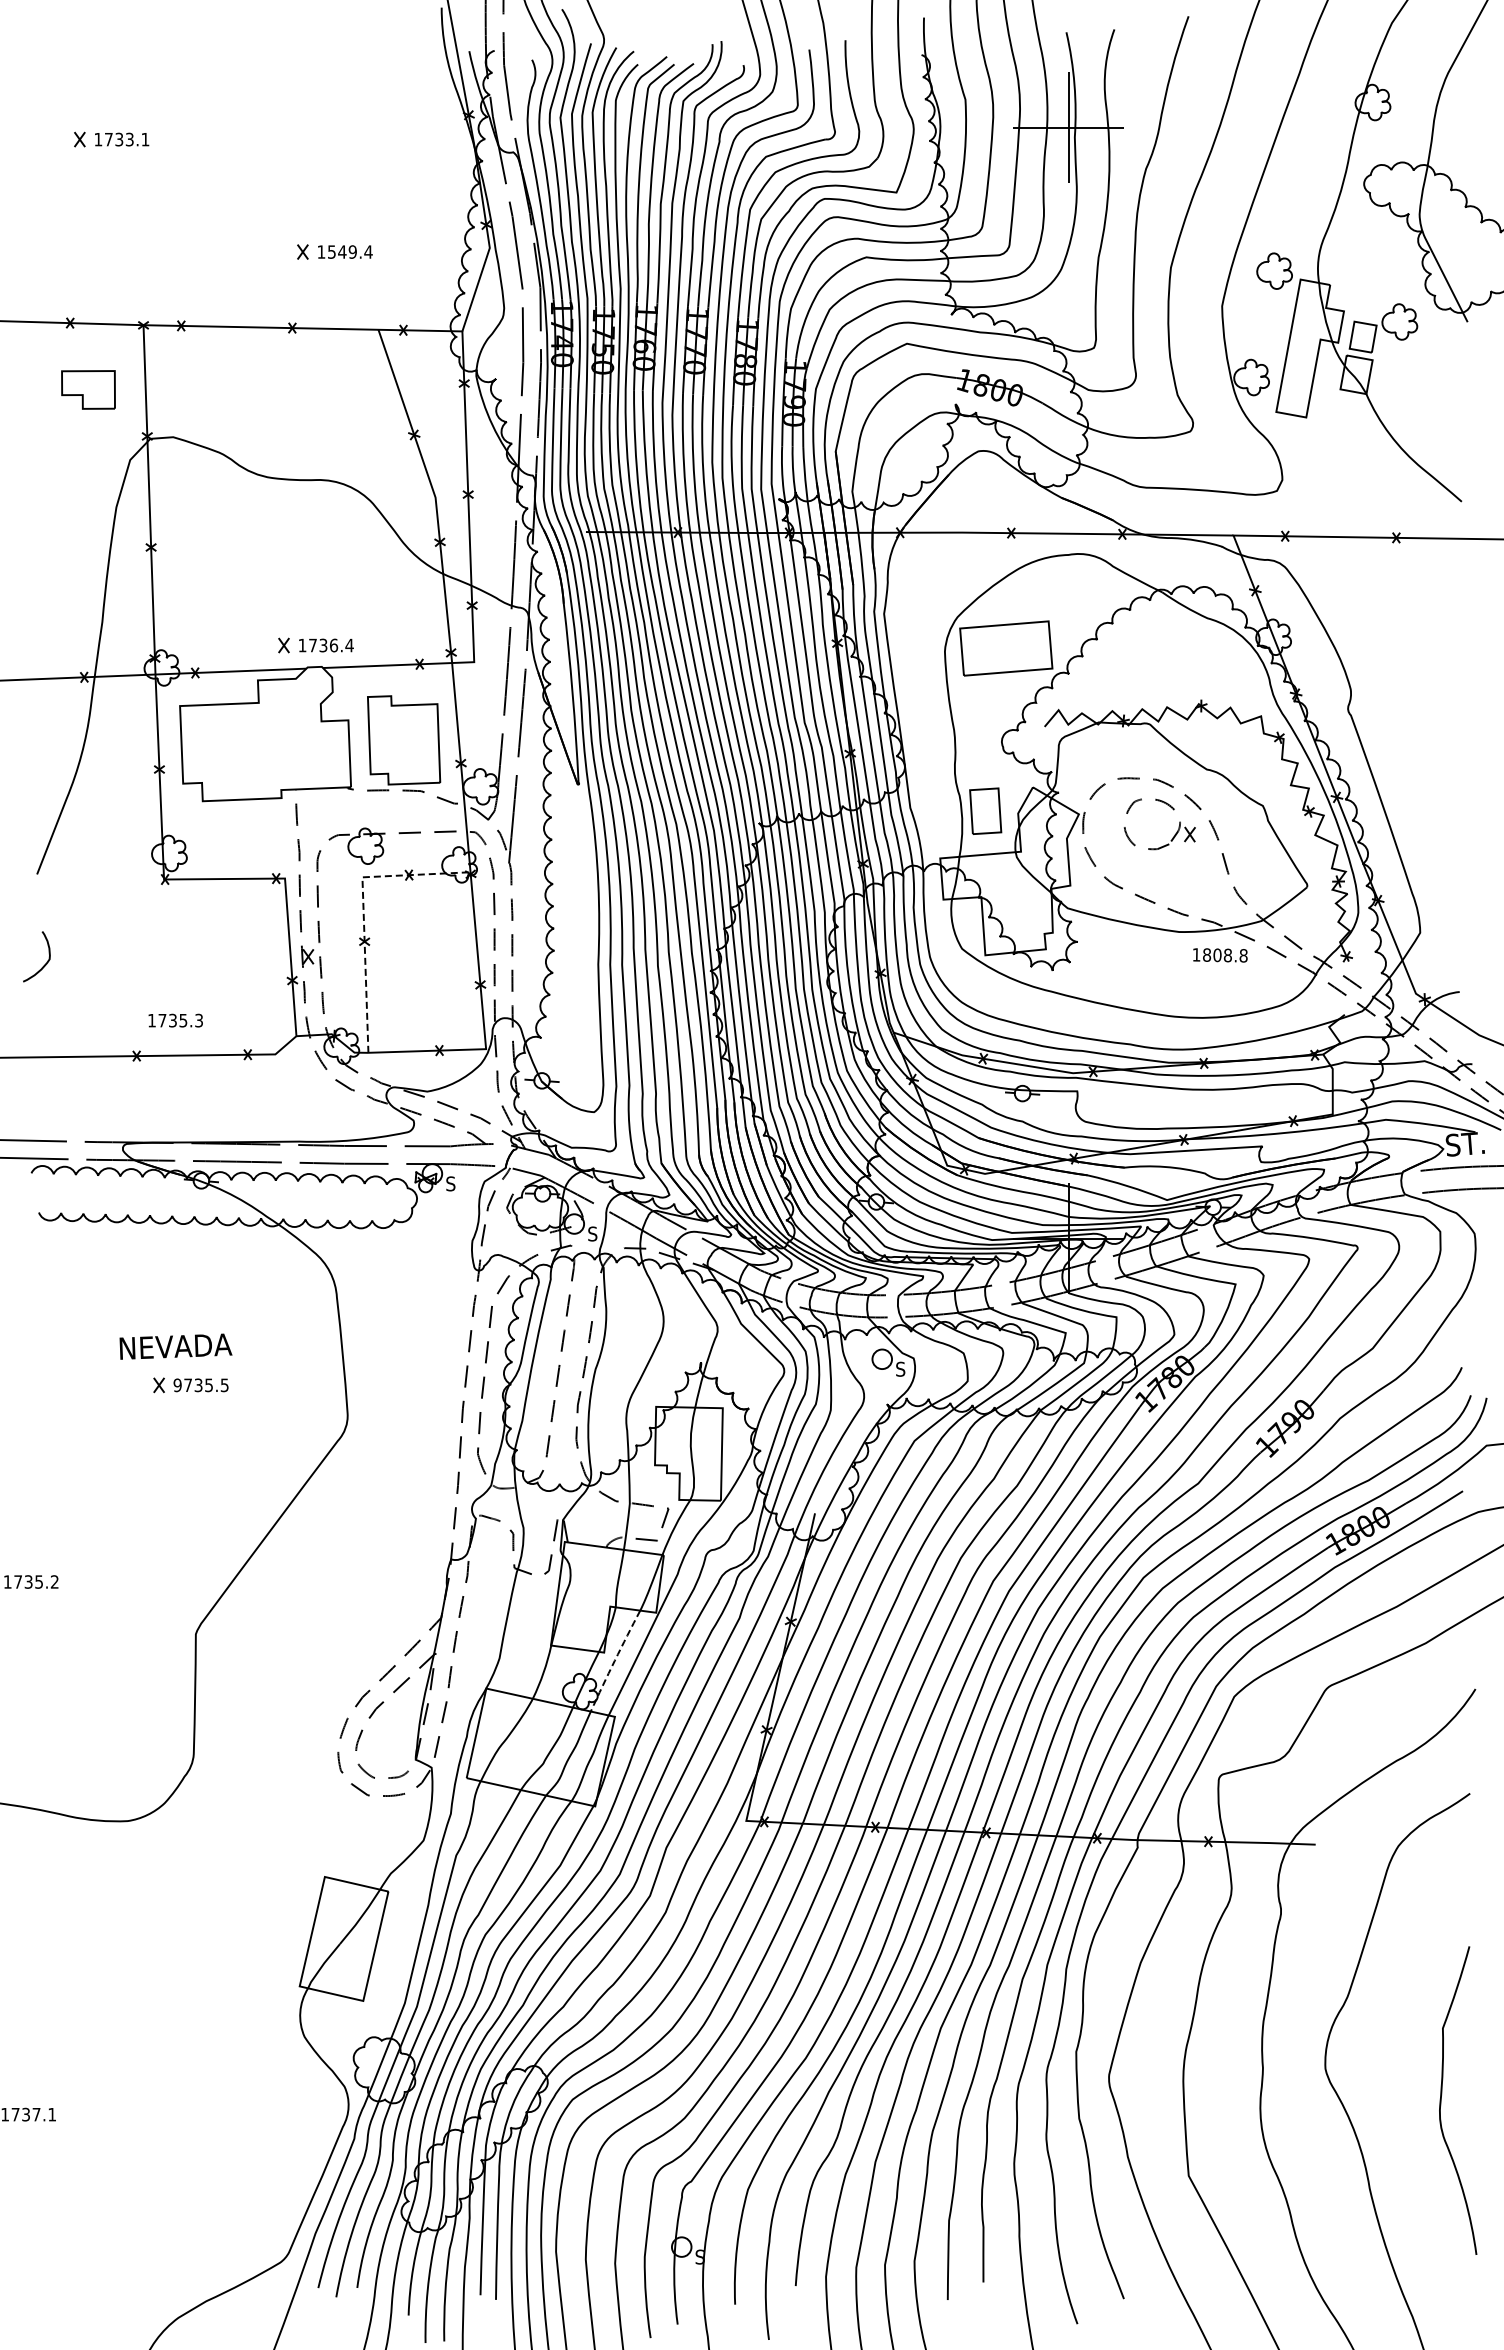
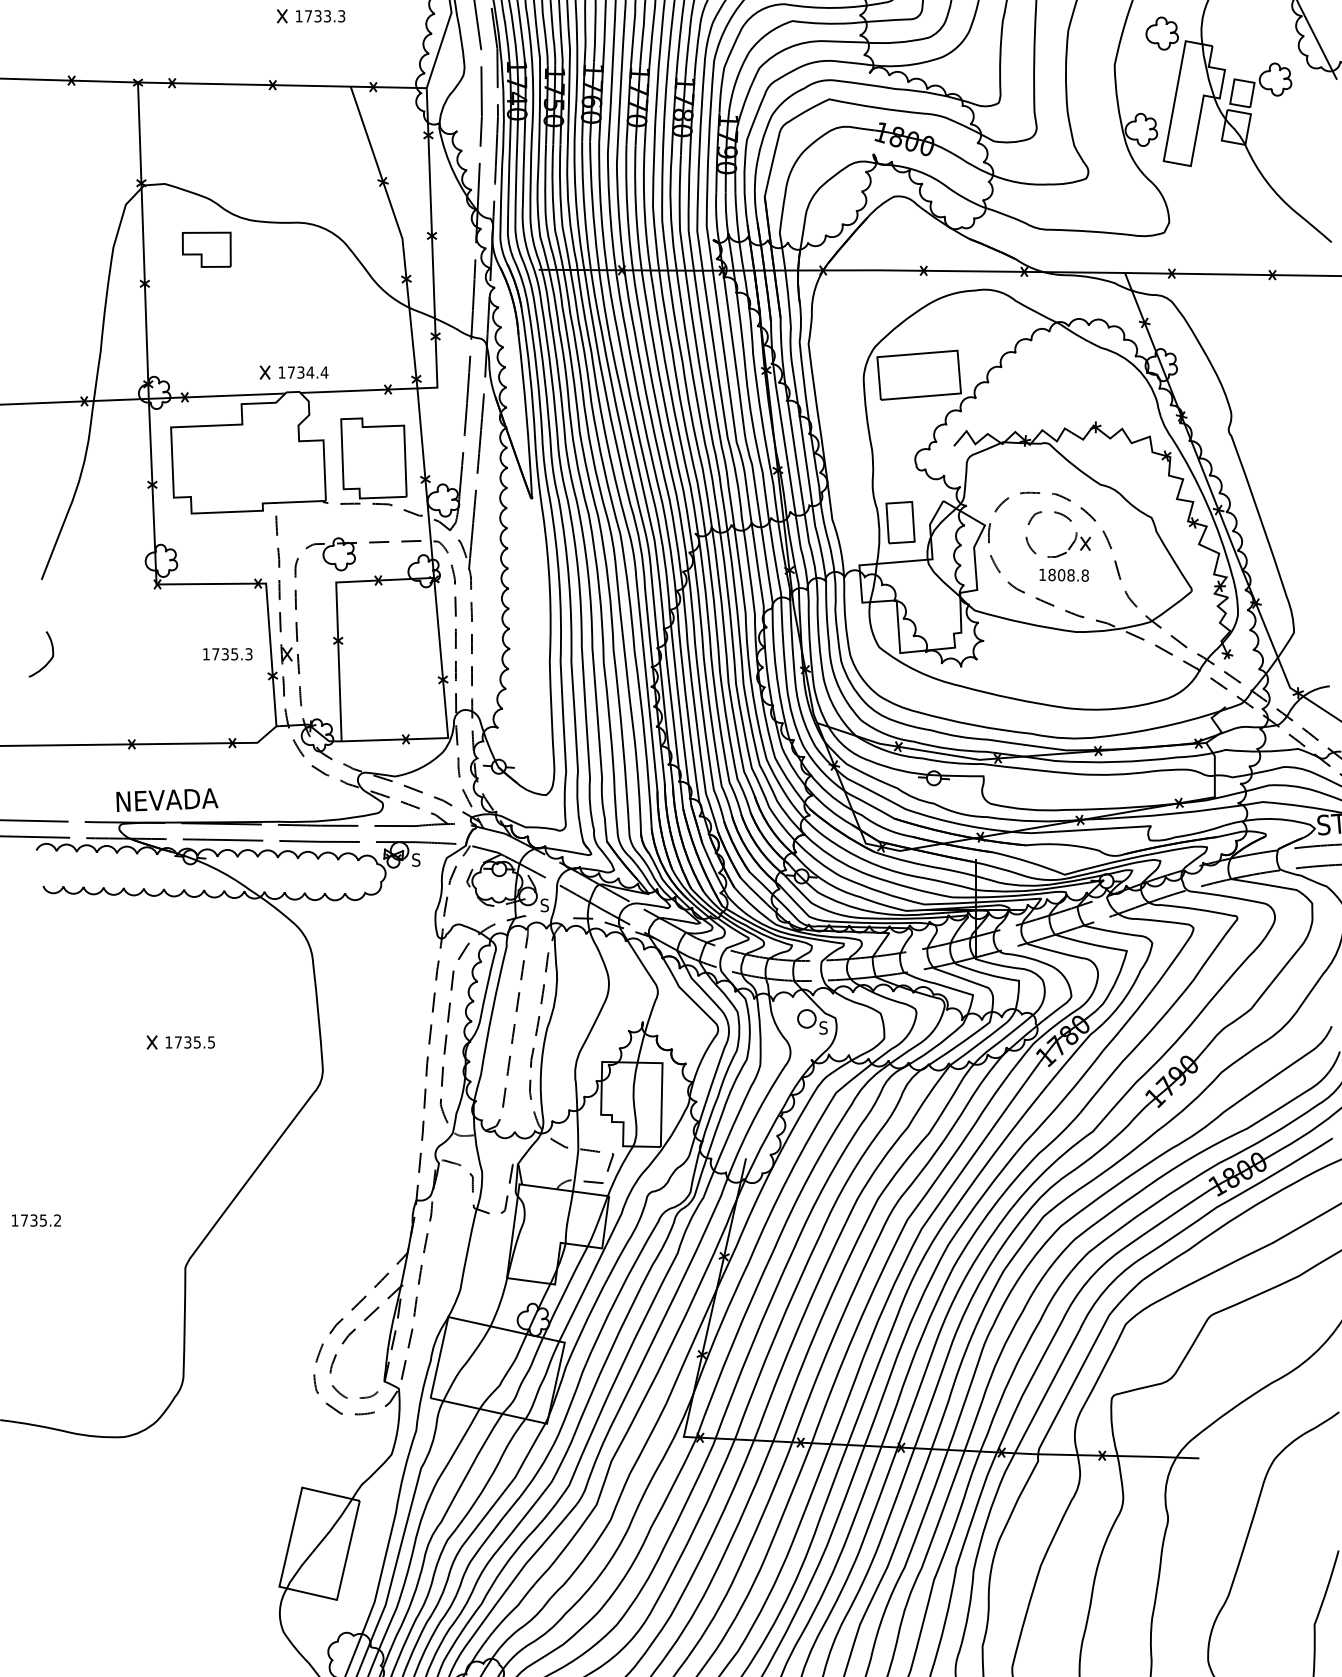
text: (350, 251) -> (325, 15), 1549.4 -> 1733.3
part: (88, 389) -> (206, 249), moved
text: (333, 645) -> (310, 372), 1736.4 -> 1734.4
line: (363, 910) -> (337, 612), dashed -> solid
text: (1220, 955) -> (1064, 575), moved
text: (175, 1020) -> (227, 654), moved
text: (175, 1346) -> (166, 799), moved
text: (177, 1385) -> (168, 1042), 9735.5 -> 1735.5
line: (614, 1660) -> (564, 1291), dashed -> solid

